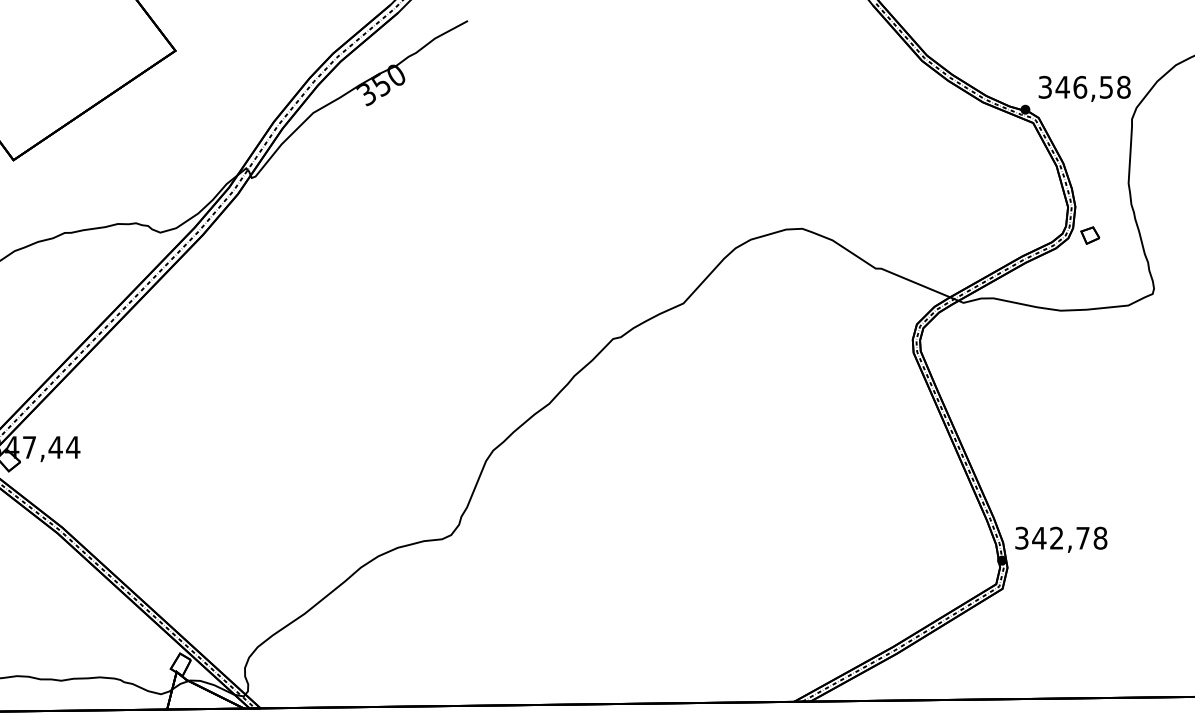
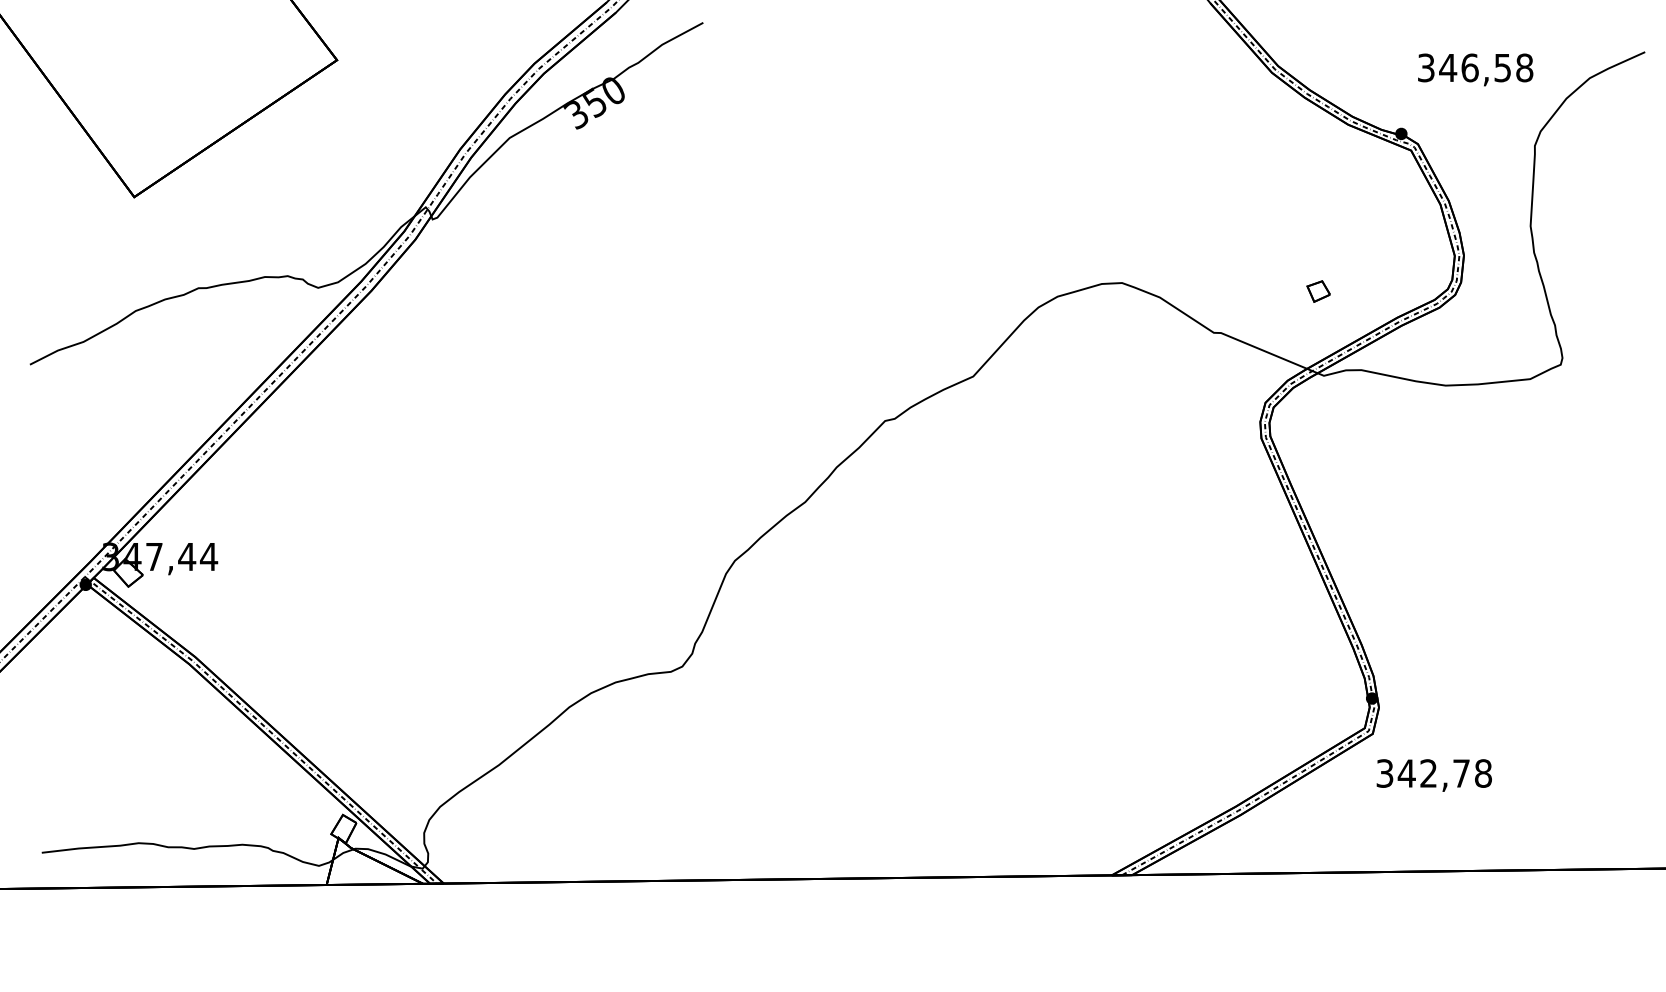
text: (1084, 88) -> (1475, 69), moved
part: (1090, 235) -> (1318, 291), moved
text: (1060, 539) -> (1433, 775), moved

